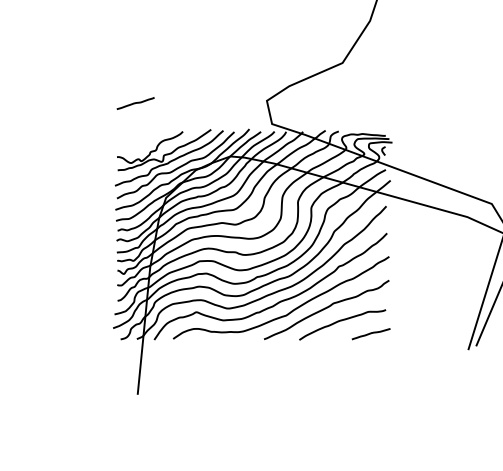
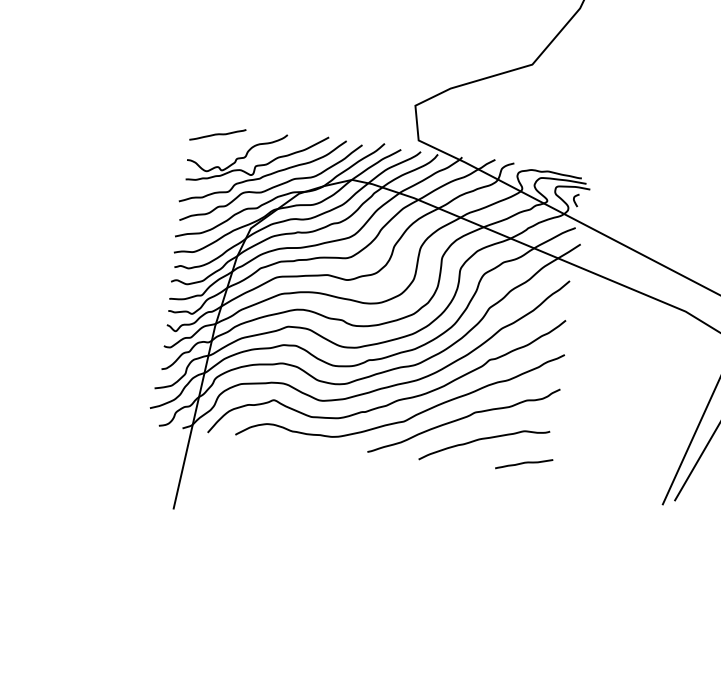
line: (135, 103) -> (217, 134), moved

